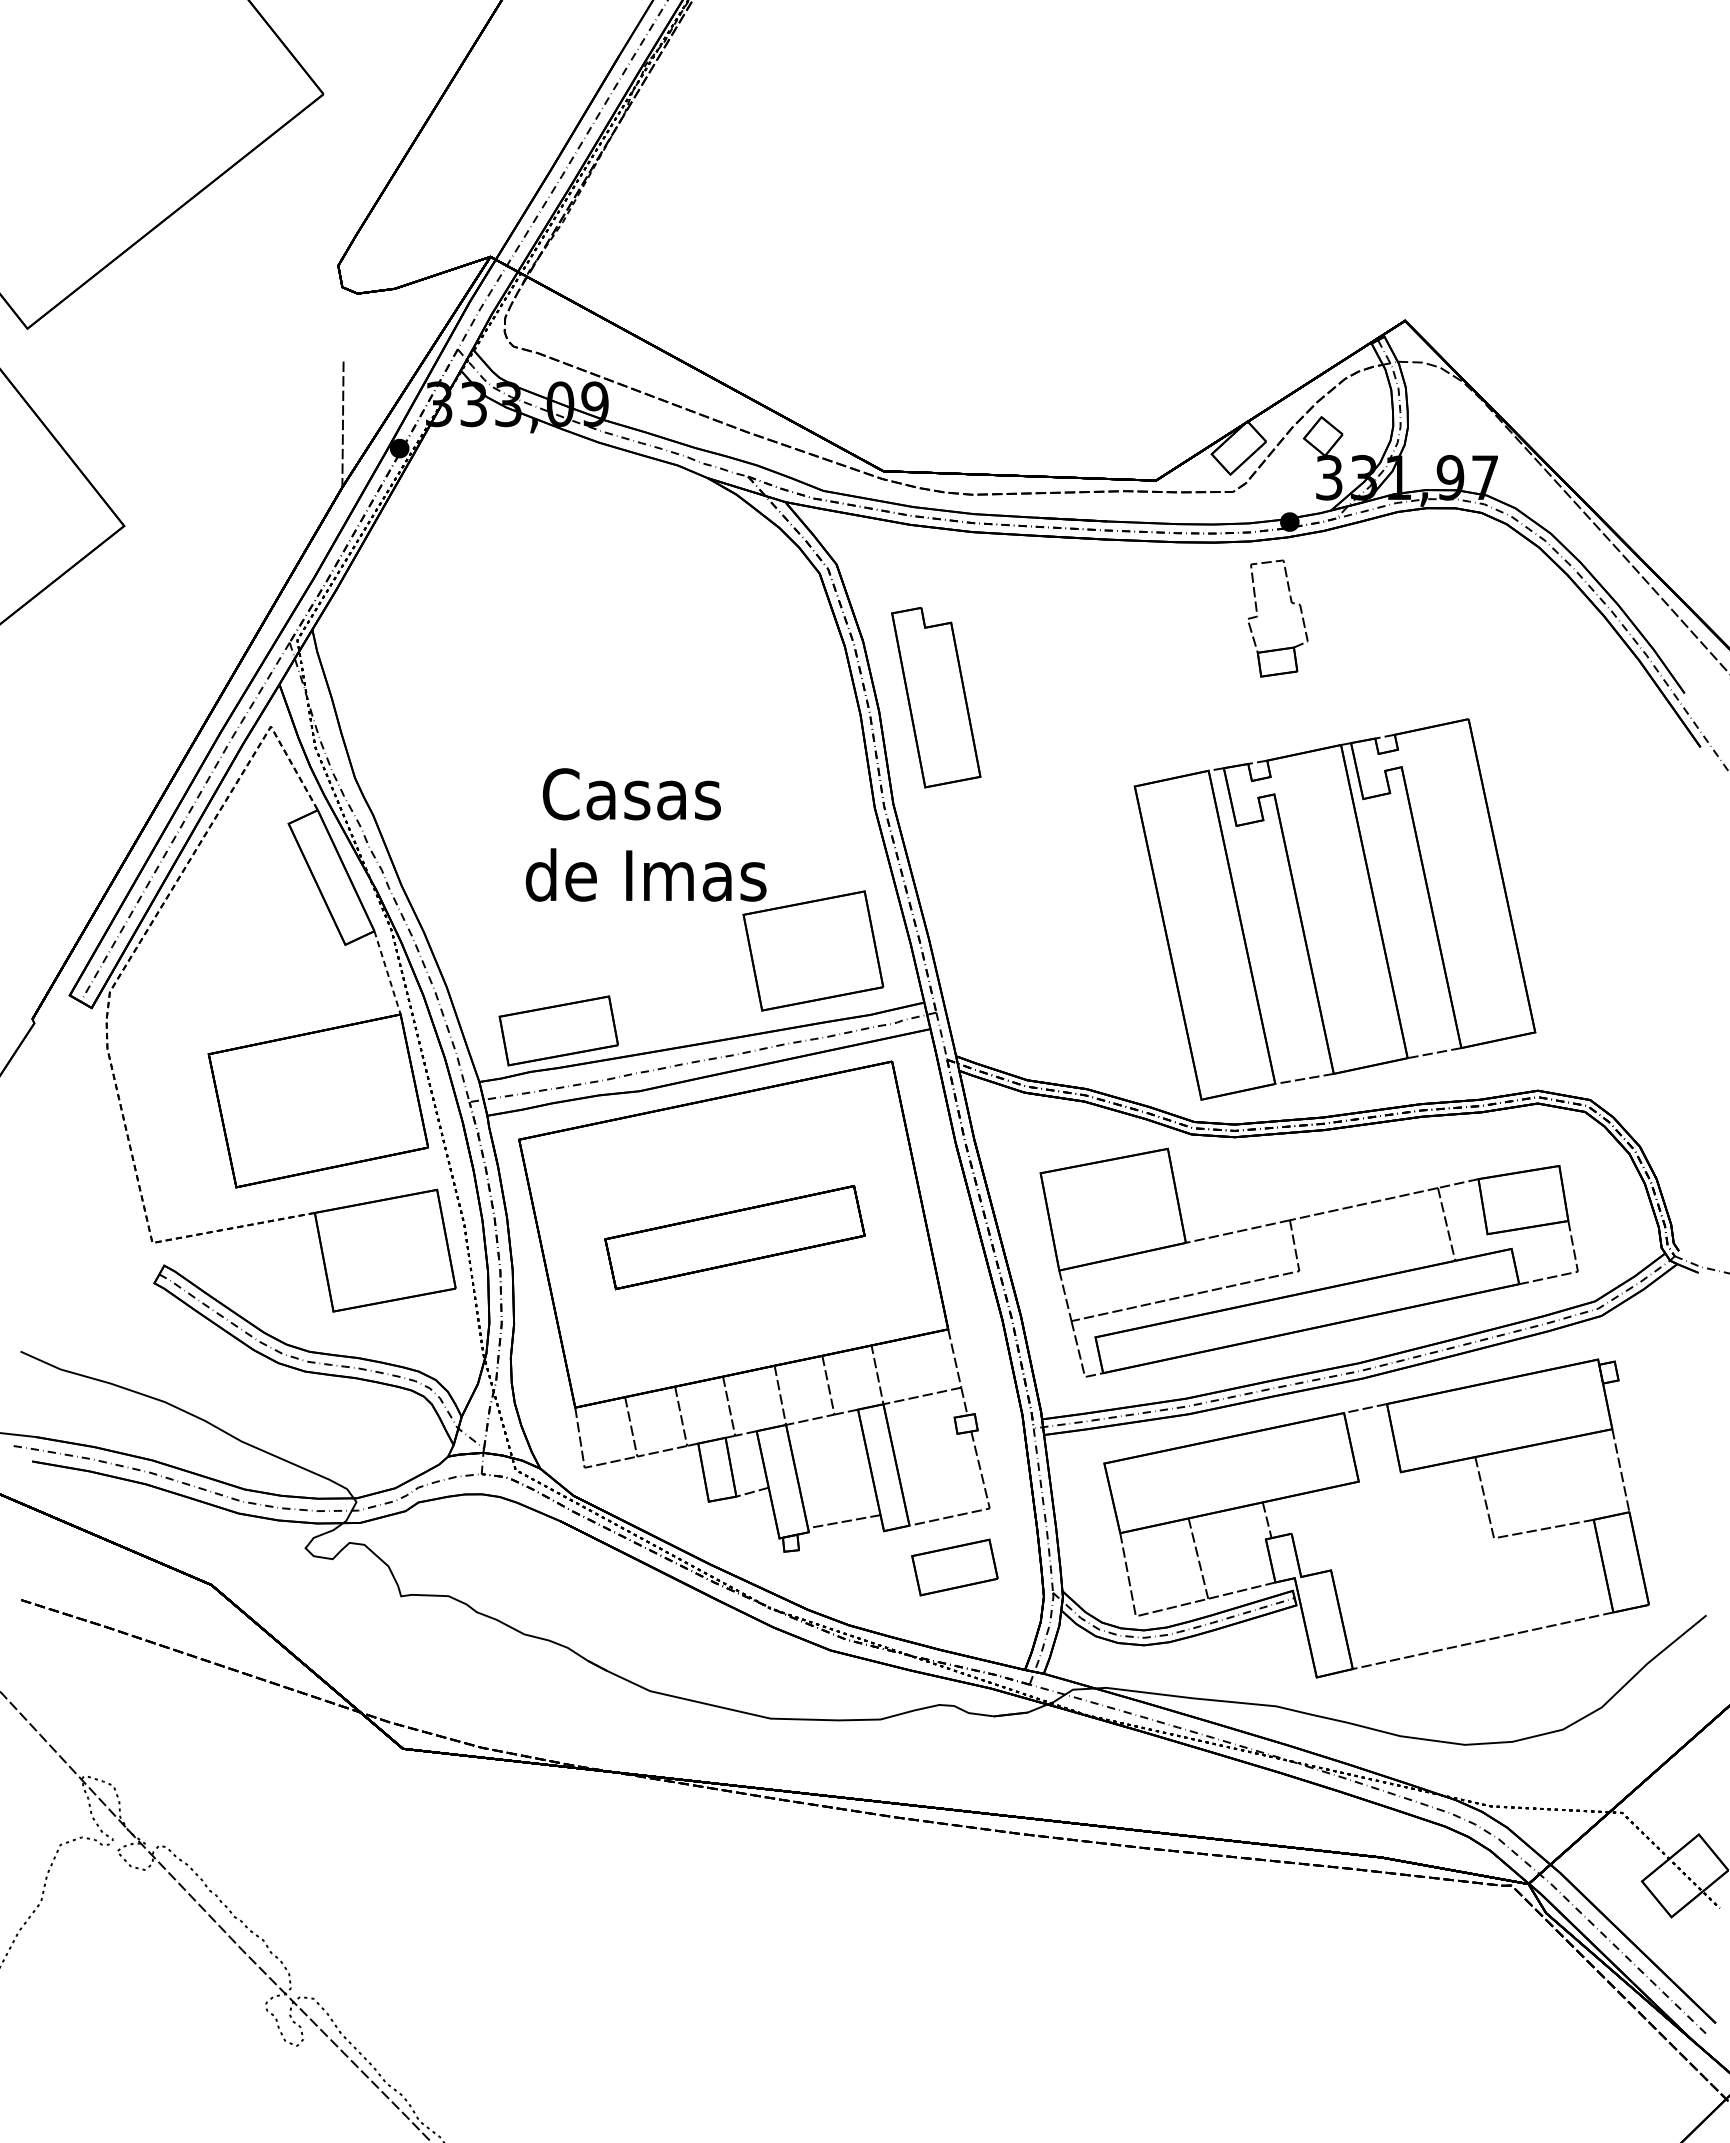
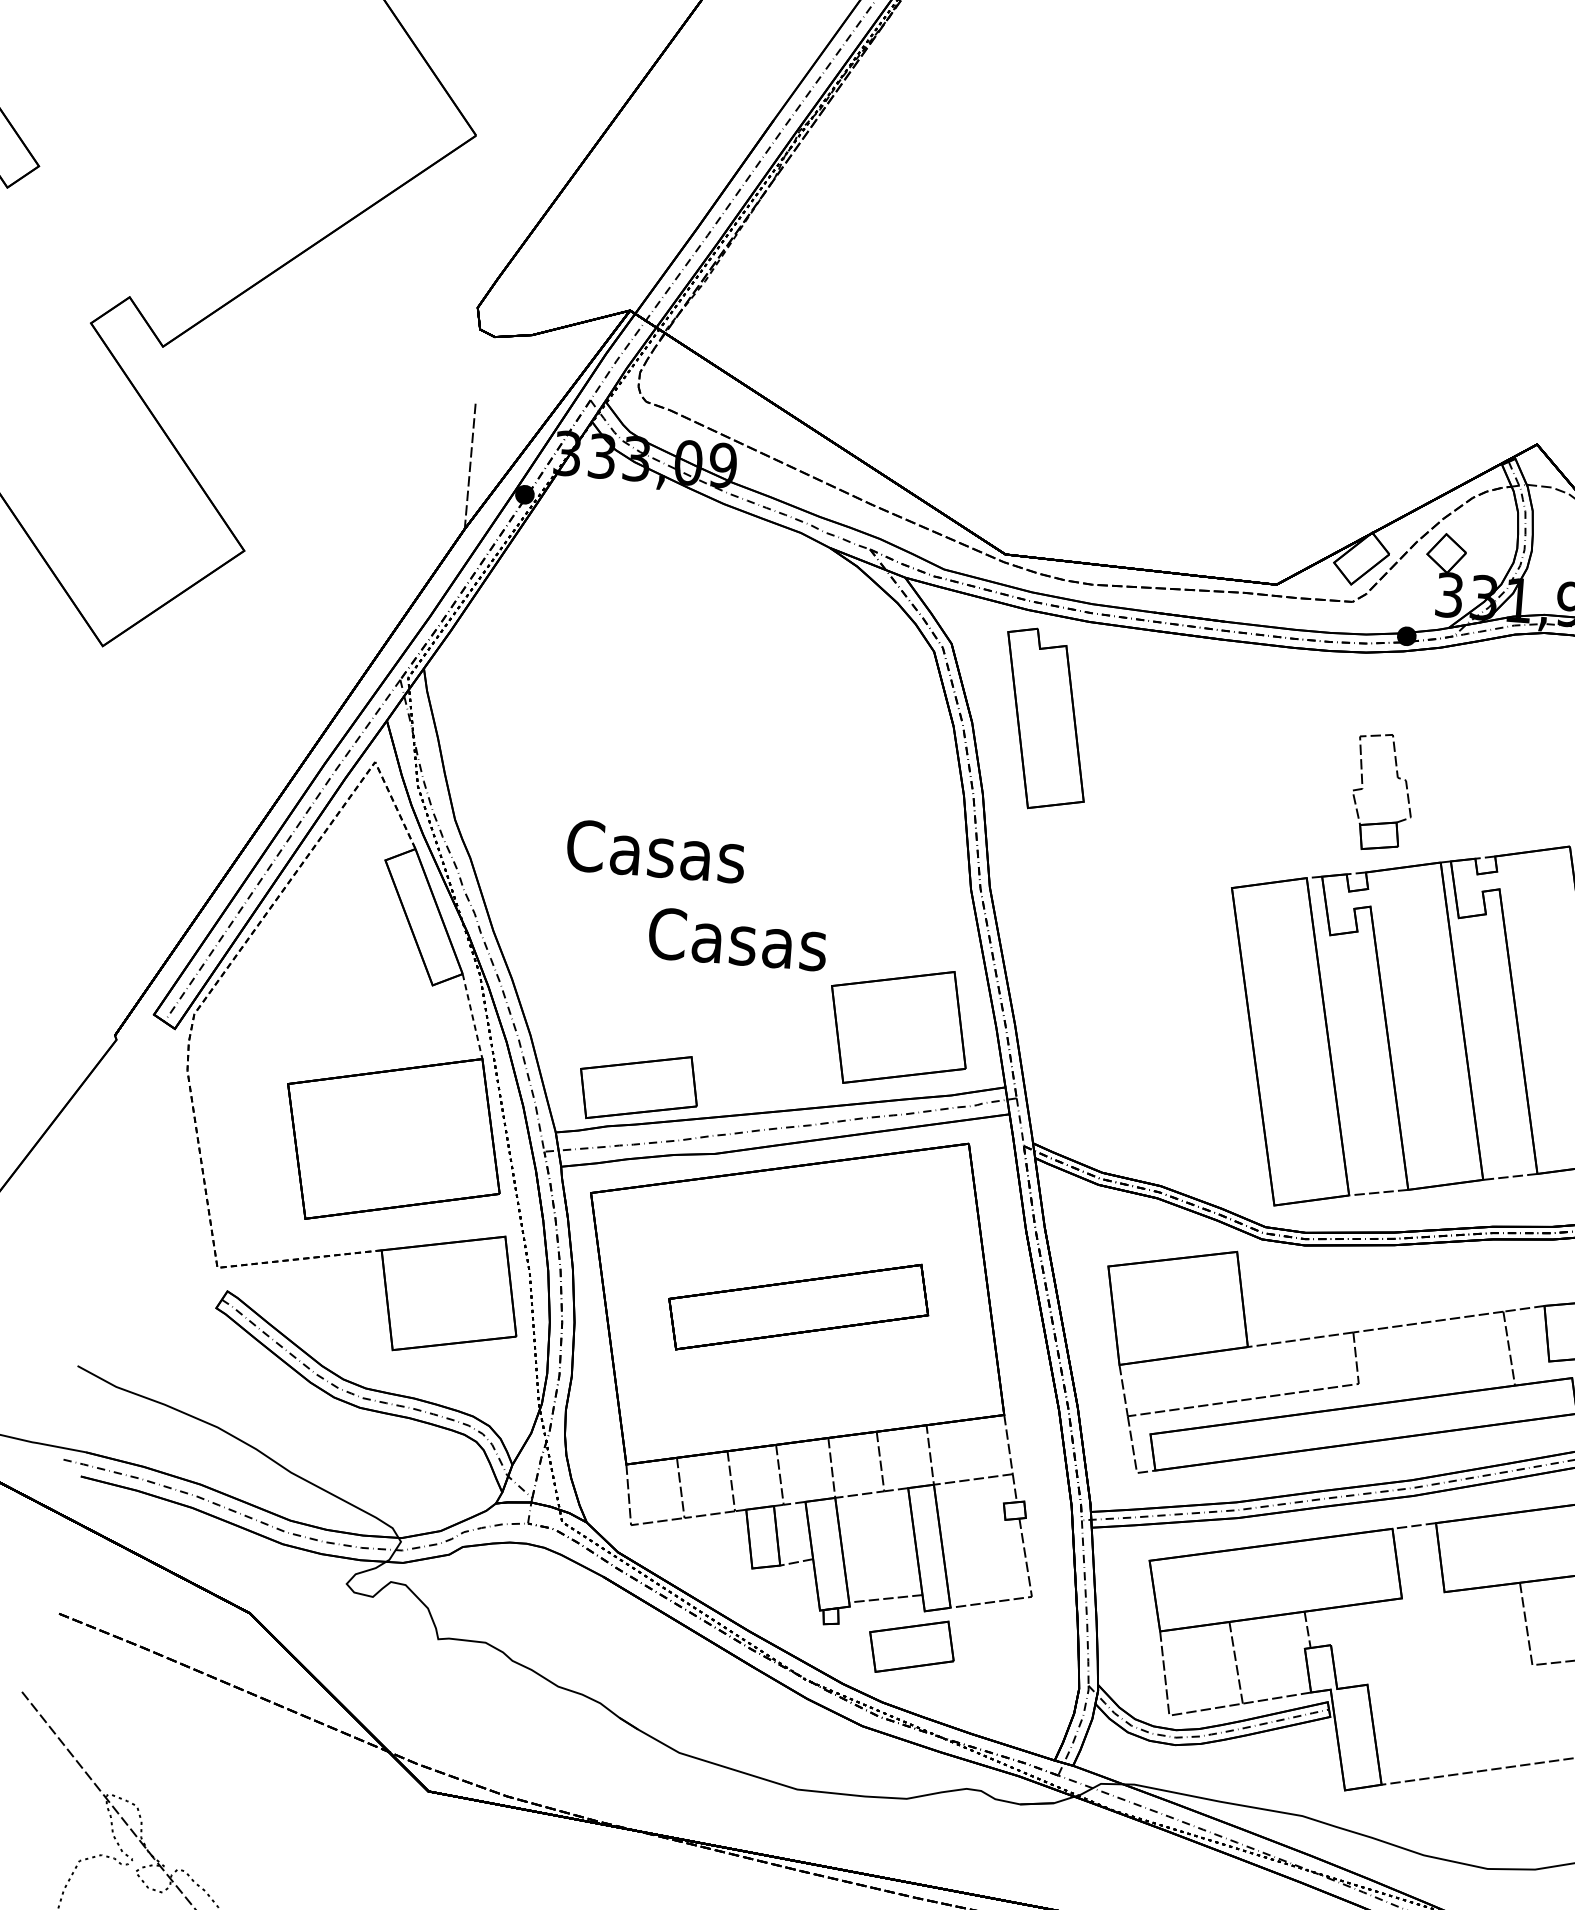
part: (1258, 616) -> (1363, 788), moved
part: (936, 697) -> (1046, 719), moved
text: (631, 794) -> (655, 851), moved
text: (645, 874) -> (737, 938), de Imas -> Casas
part: (954, 1567) -> (911, 1646), moved

